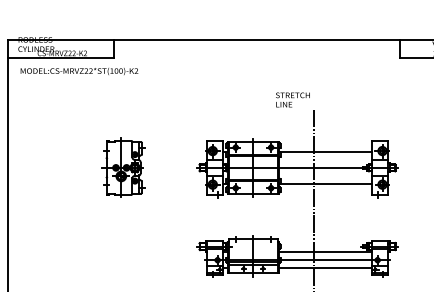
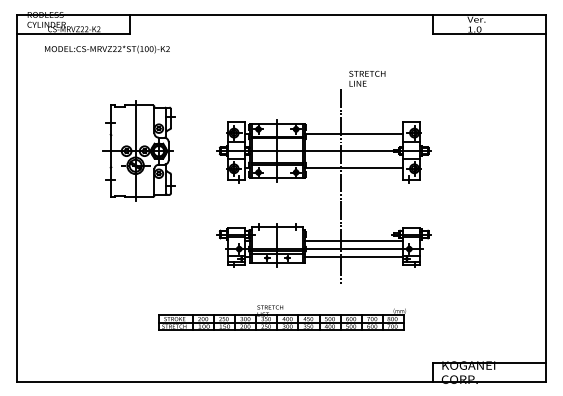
text: (79, 71) -> (107, 49), moved
text: (293, 99) -> (367, 78), moved
part: (122, 167) -> (138, 150), size x1.6

